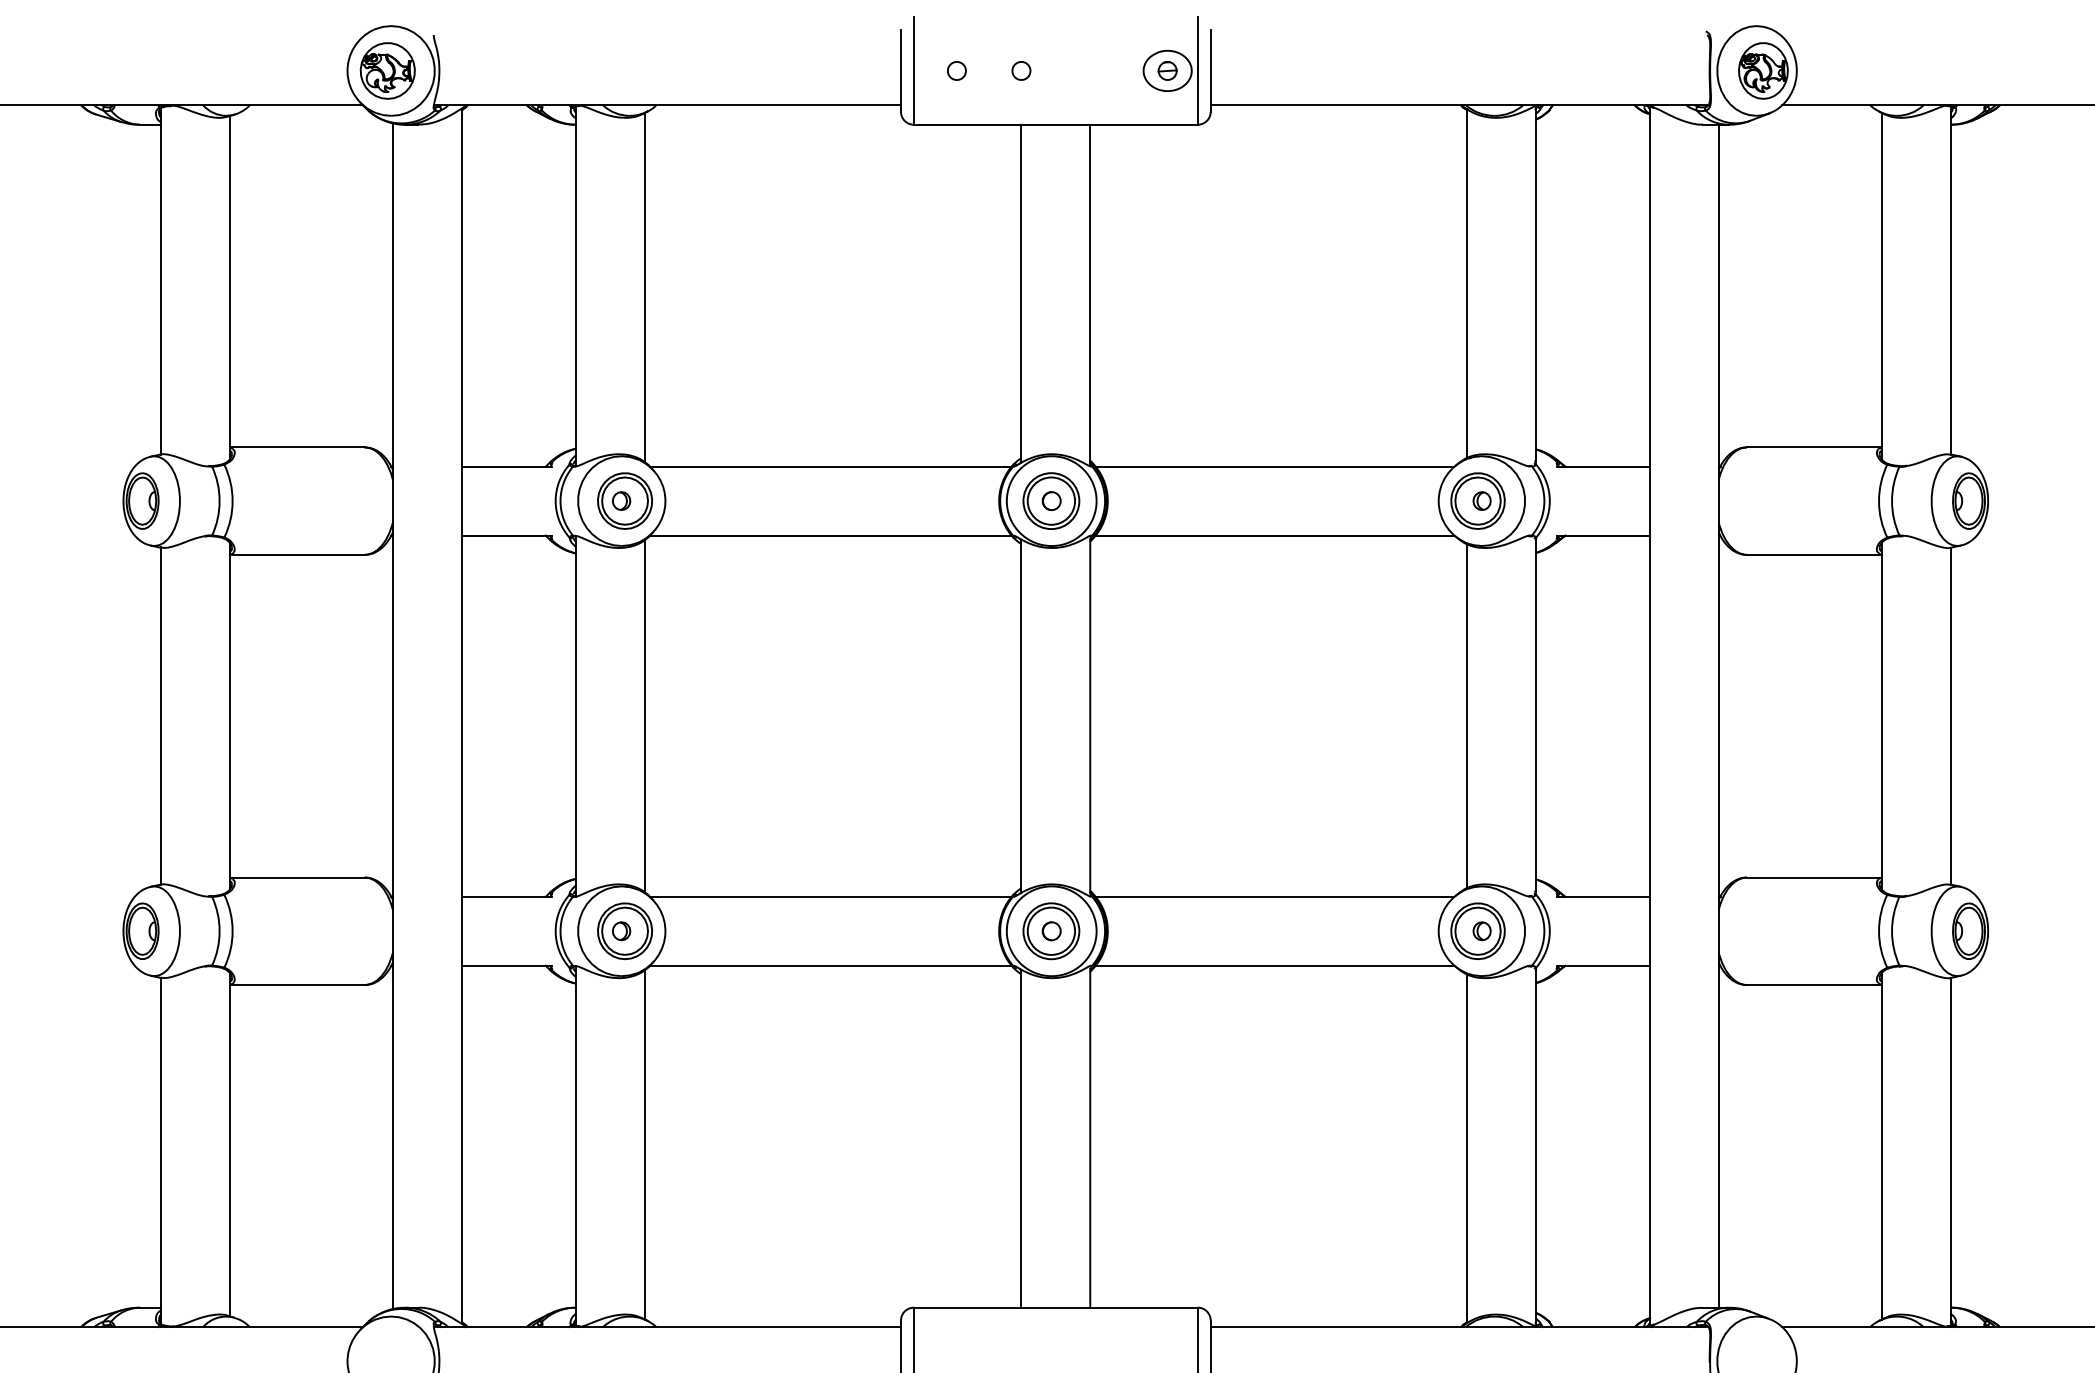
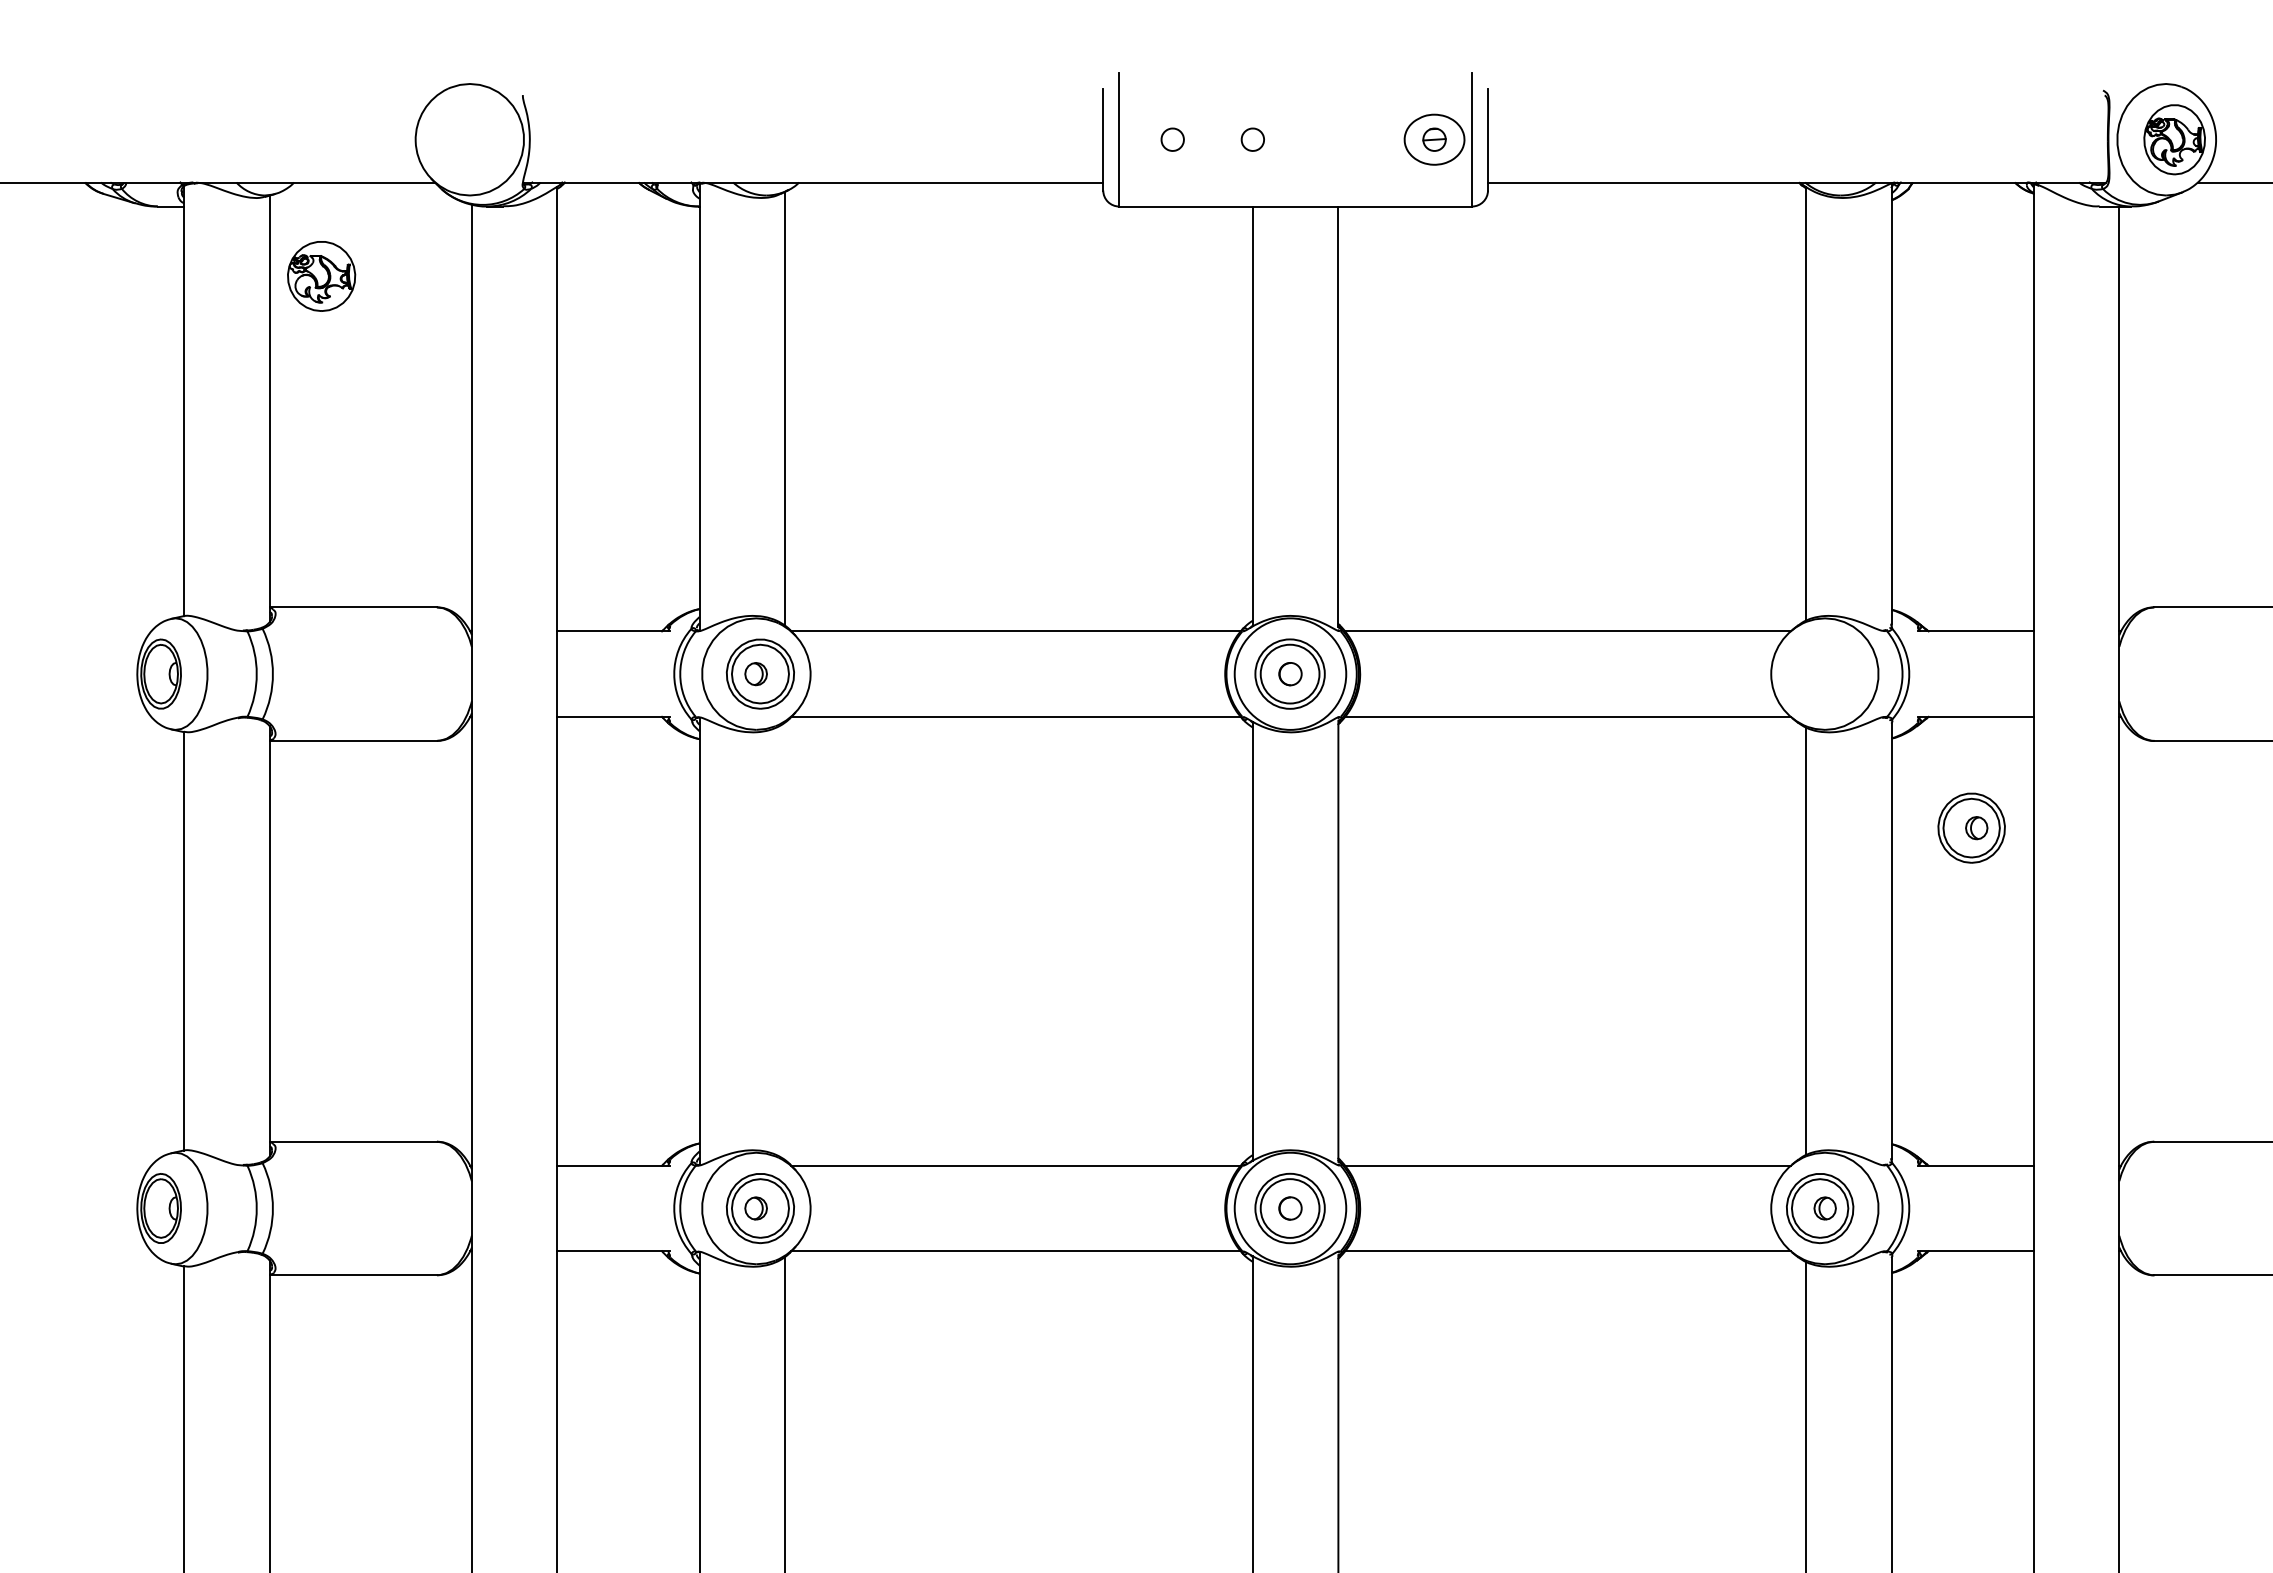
part: (387, 70) -> (321, 275), moved
part: (1477, 500) -> (1971, 827), moved
line: (644, 715) -> (784, 940), removed

